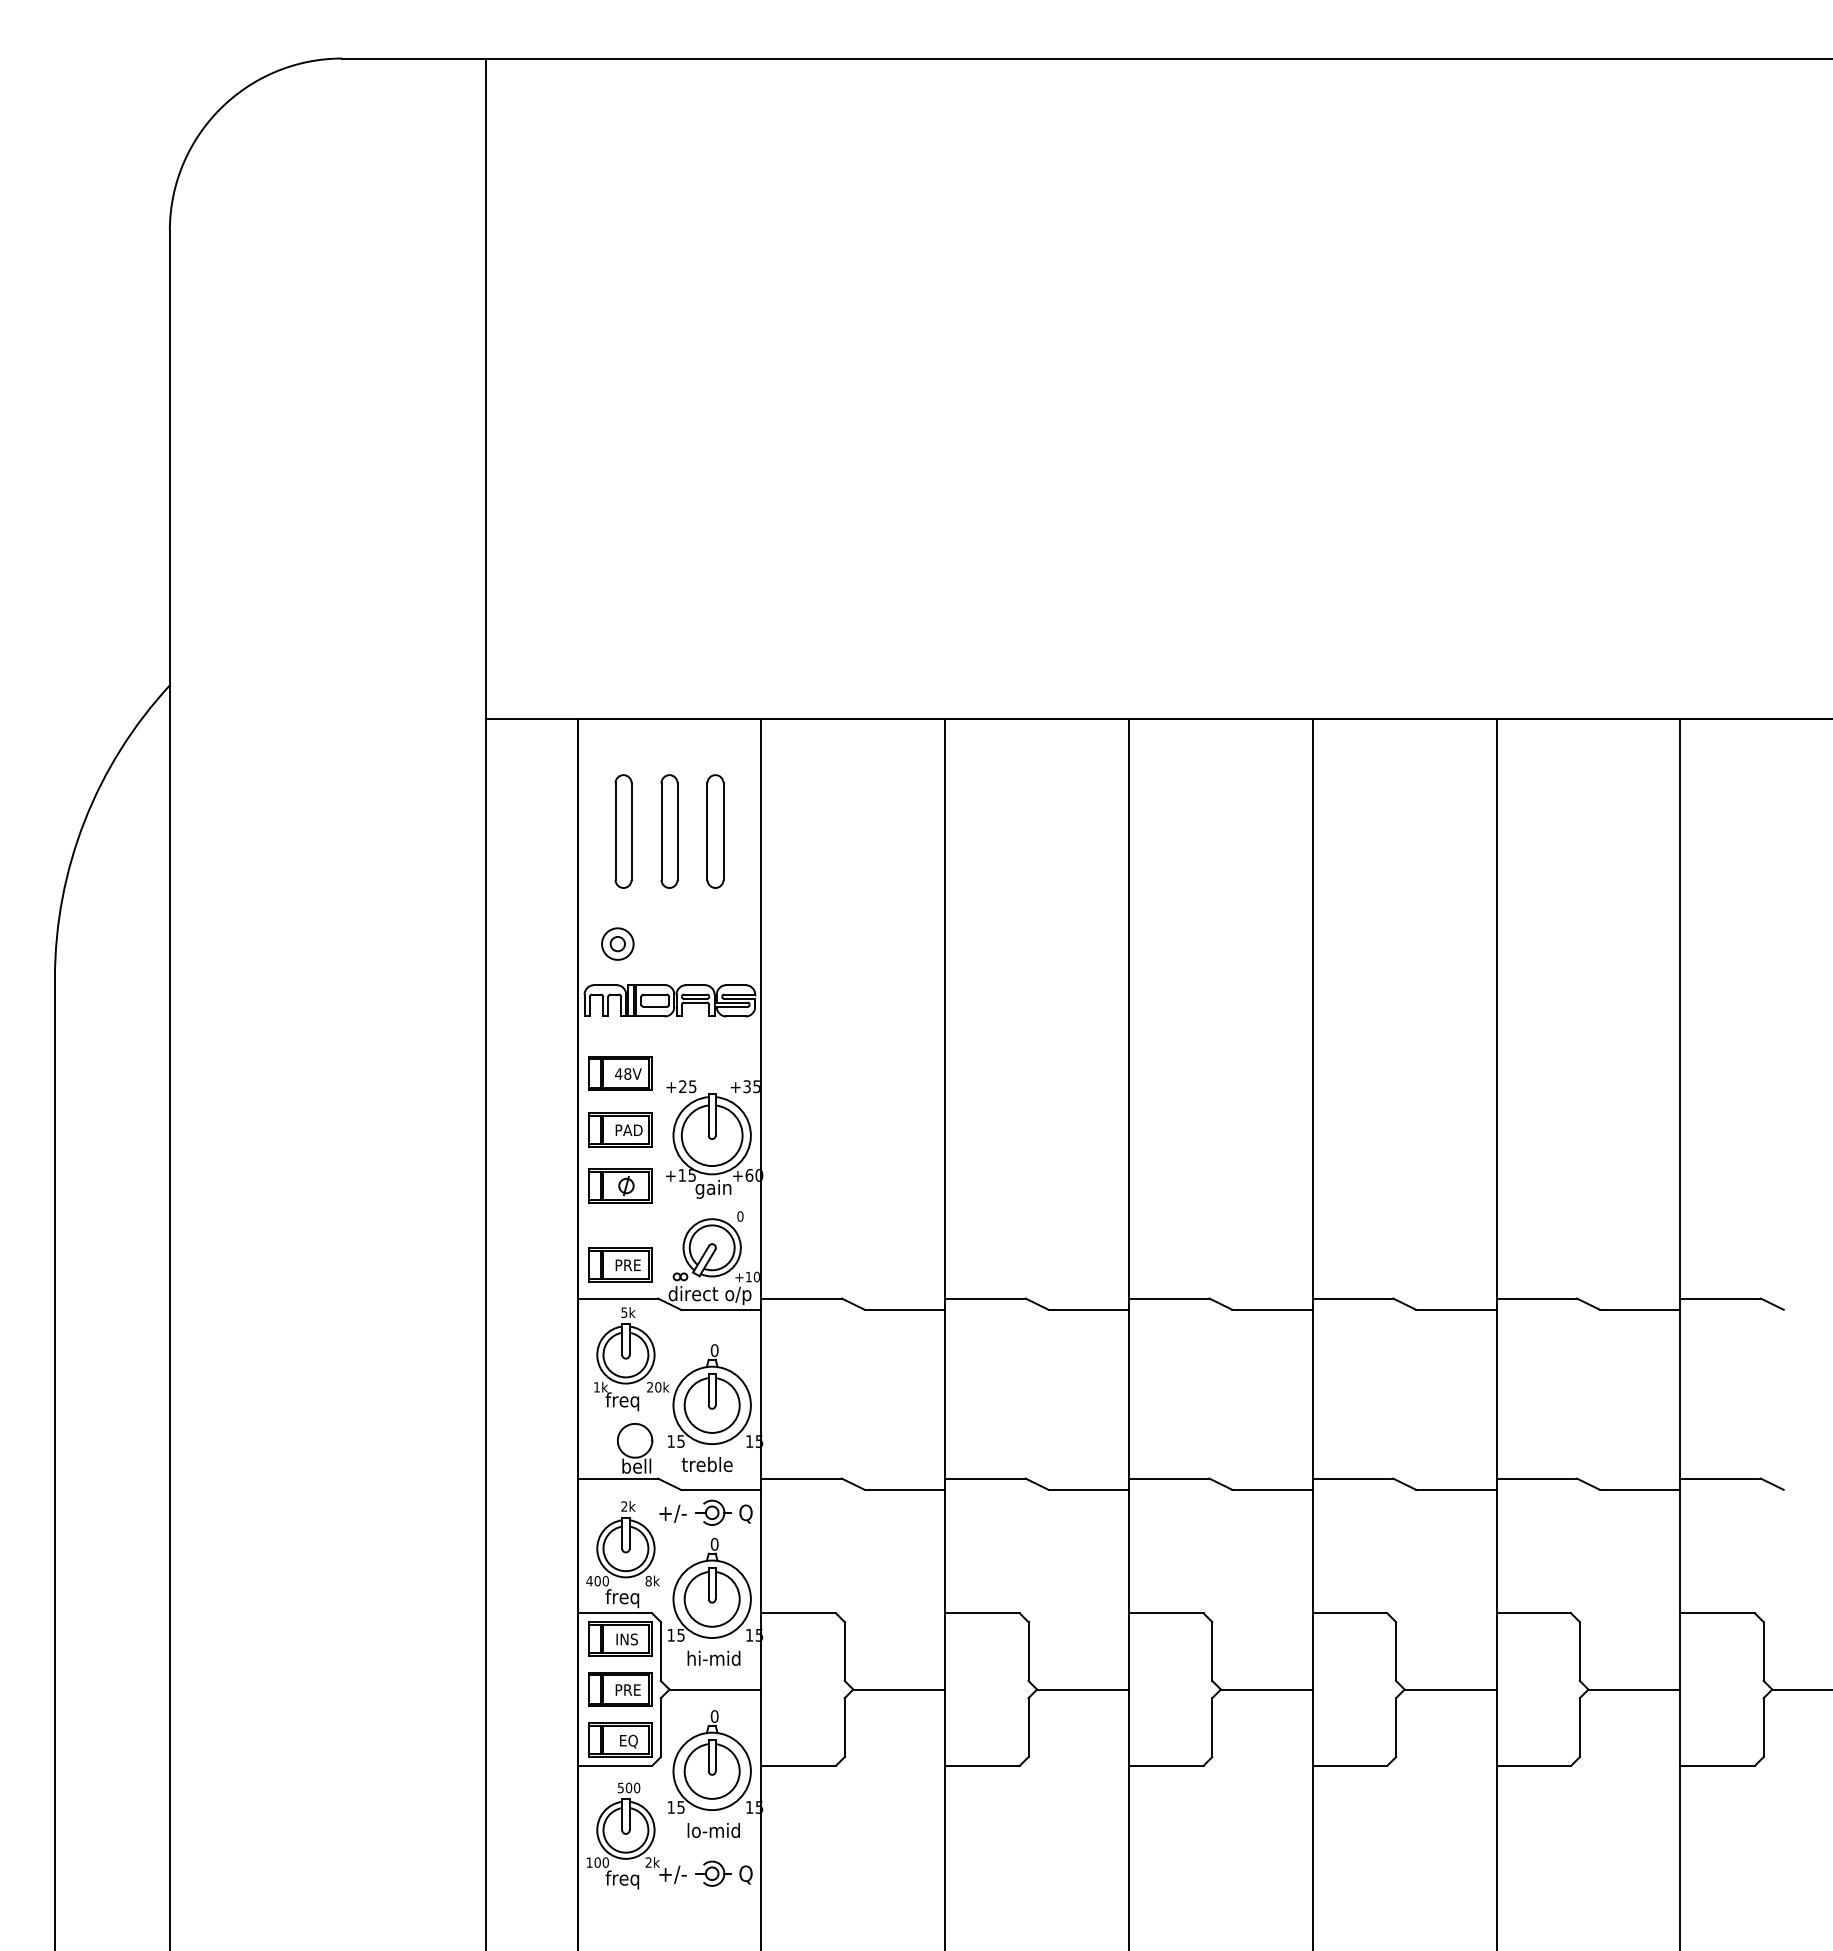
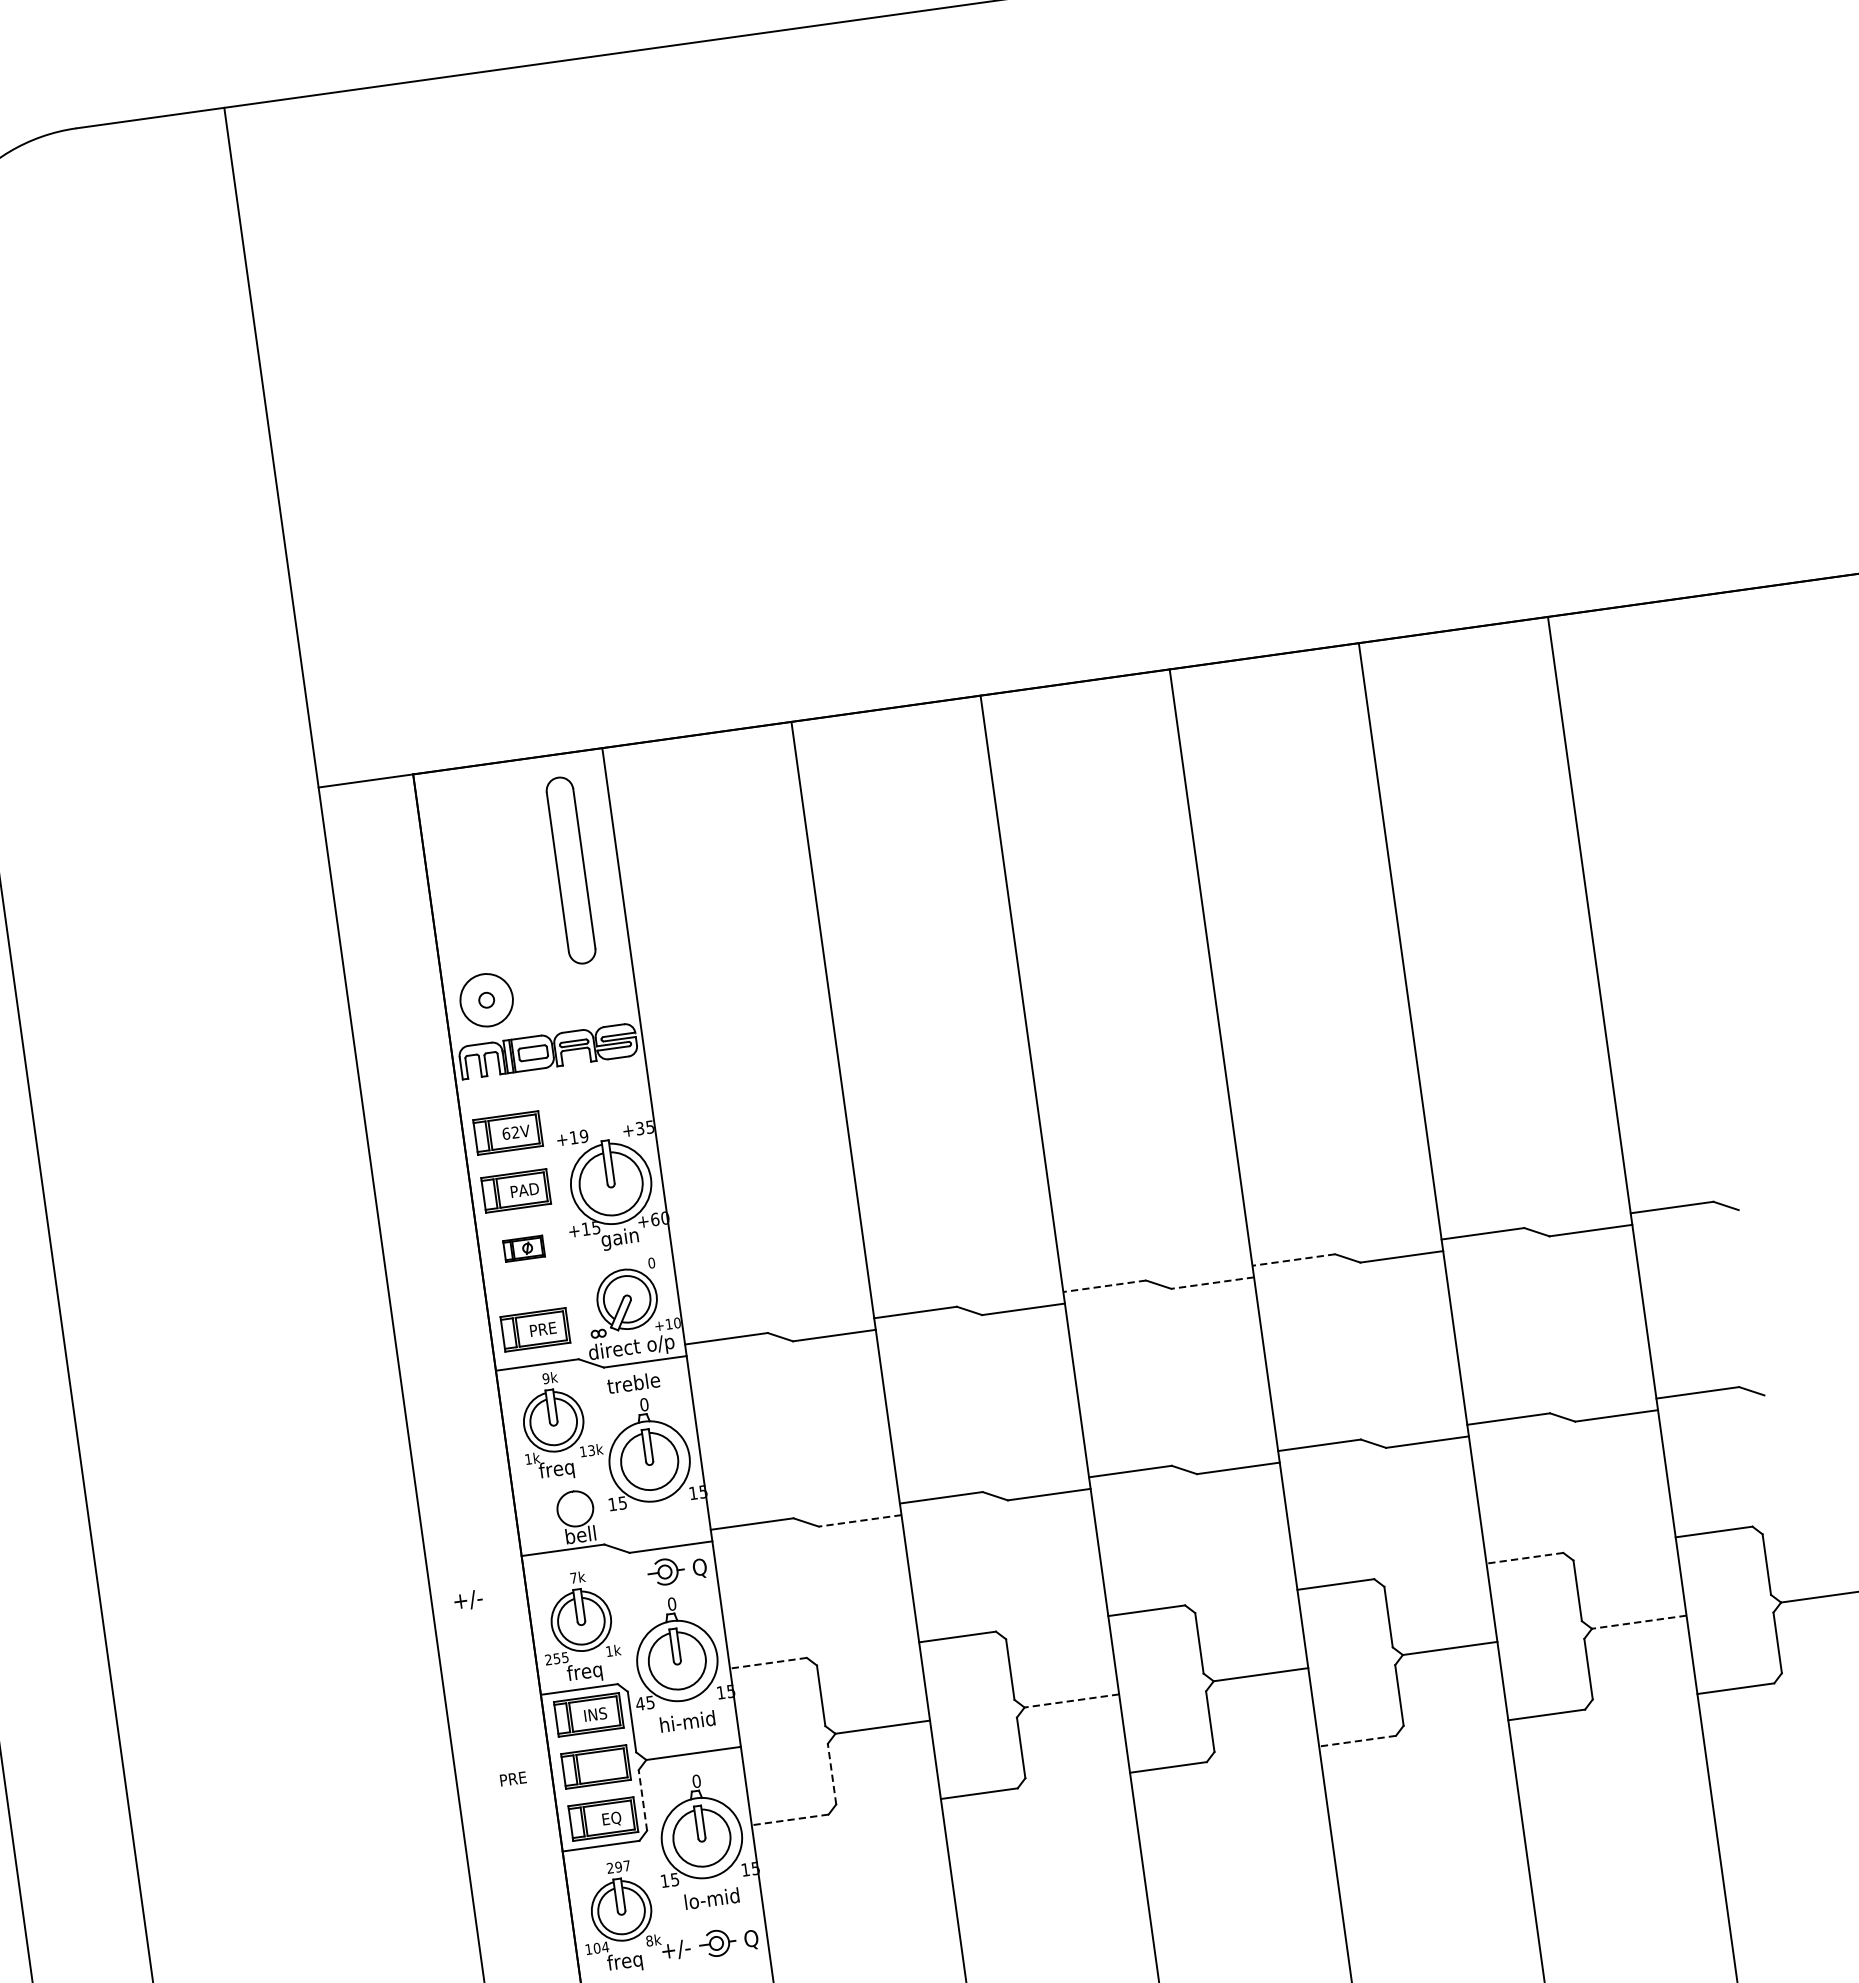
part: (623, 831) -> (476, 883), removed
part: (669, 831) -> (523, 877), removed
part: (715, 831) -> (571, 870), size x1.6
circle: (617, 943) -> (486, 999), size x1.6
text: (623, 1073) -> (511, 1132), 48V -> 62V
text: (687, 1086) -> (578, 1136), +25 -> +19
part: (620, 1185) -> (523, 1248), size x0.6
line: (1168, 1298) -> (1103, 1286), solid -> dashed
line: (1352, 1298) -> (1293, 1260), solid -> dashed
line: (1272, 1309) -> (1212, 1282), solid -> dashed
text: (624, 1312) -> (546, 1378), 5k -> 9k
text: (654, 1387) -> (587, 1451), 20k -> 13k
text: (707, 1464) -> (633, 1383), moved
line: (904, 1489) -> (859, 1520), solid -> dashed
text: (624, 1506) -> (573, 1578), 2k -> 7k
text: (672, 1513) -> (467, 1600), moved
text: (597, 1580) -> (556, 1658), 400 -> 255
text: (648, 1580) -> (609, 1650), 8k -> 1k
line: (798, 1613) -> (768, 1663), solid -> dashed
line: (1533, 1613) -> (1524, 1558), solid -> dashed
text: (671, 1635) -> (640, 1704), 15 -> 45
text: (627, 1689) -> (512, 1778), moved
line: (1083, 1689) -> (1072, 1700), solid -> dashed
line: (1634, 1689) -> (1639, 1622), solid -> dashed
line: (660, 1727) -> (642, 1800), solid -> dashed
line: (844, 1727) -> (831, 1774), solid -> dashed
line: (798, 1765) -> (789, 1819), solid -> dashed
line: (1349, 1765) -> (1356, 1741), solid -> dashed
text: (629, 1787) -> (619, 1866), 500 -> 297
text: (605, 1862) -> (605, 1947), 100 -> 104
text: (648, 1862) -> (649, 1940), 2k -> 8k

